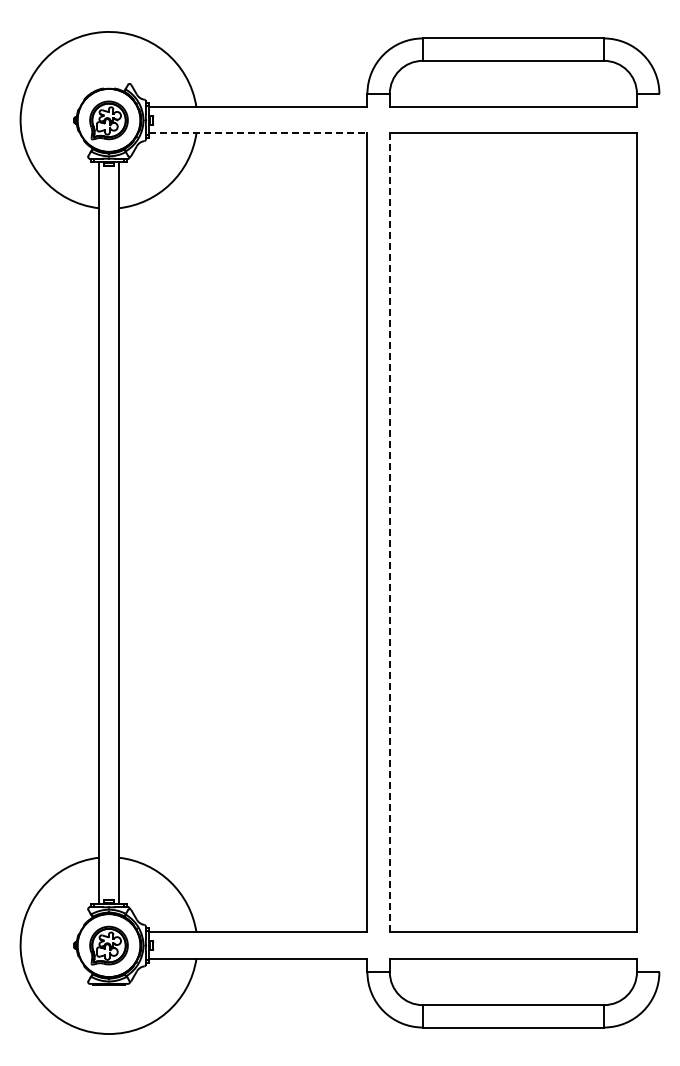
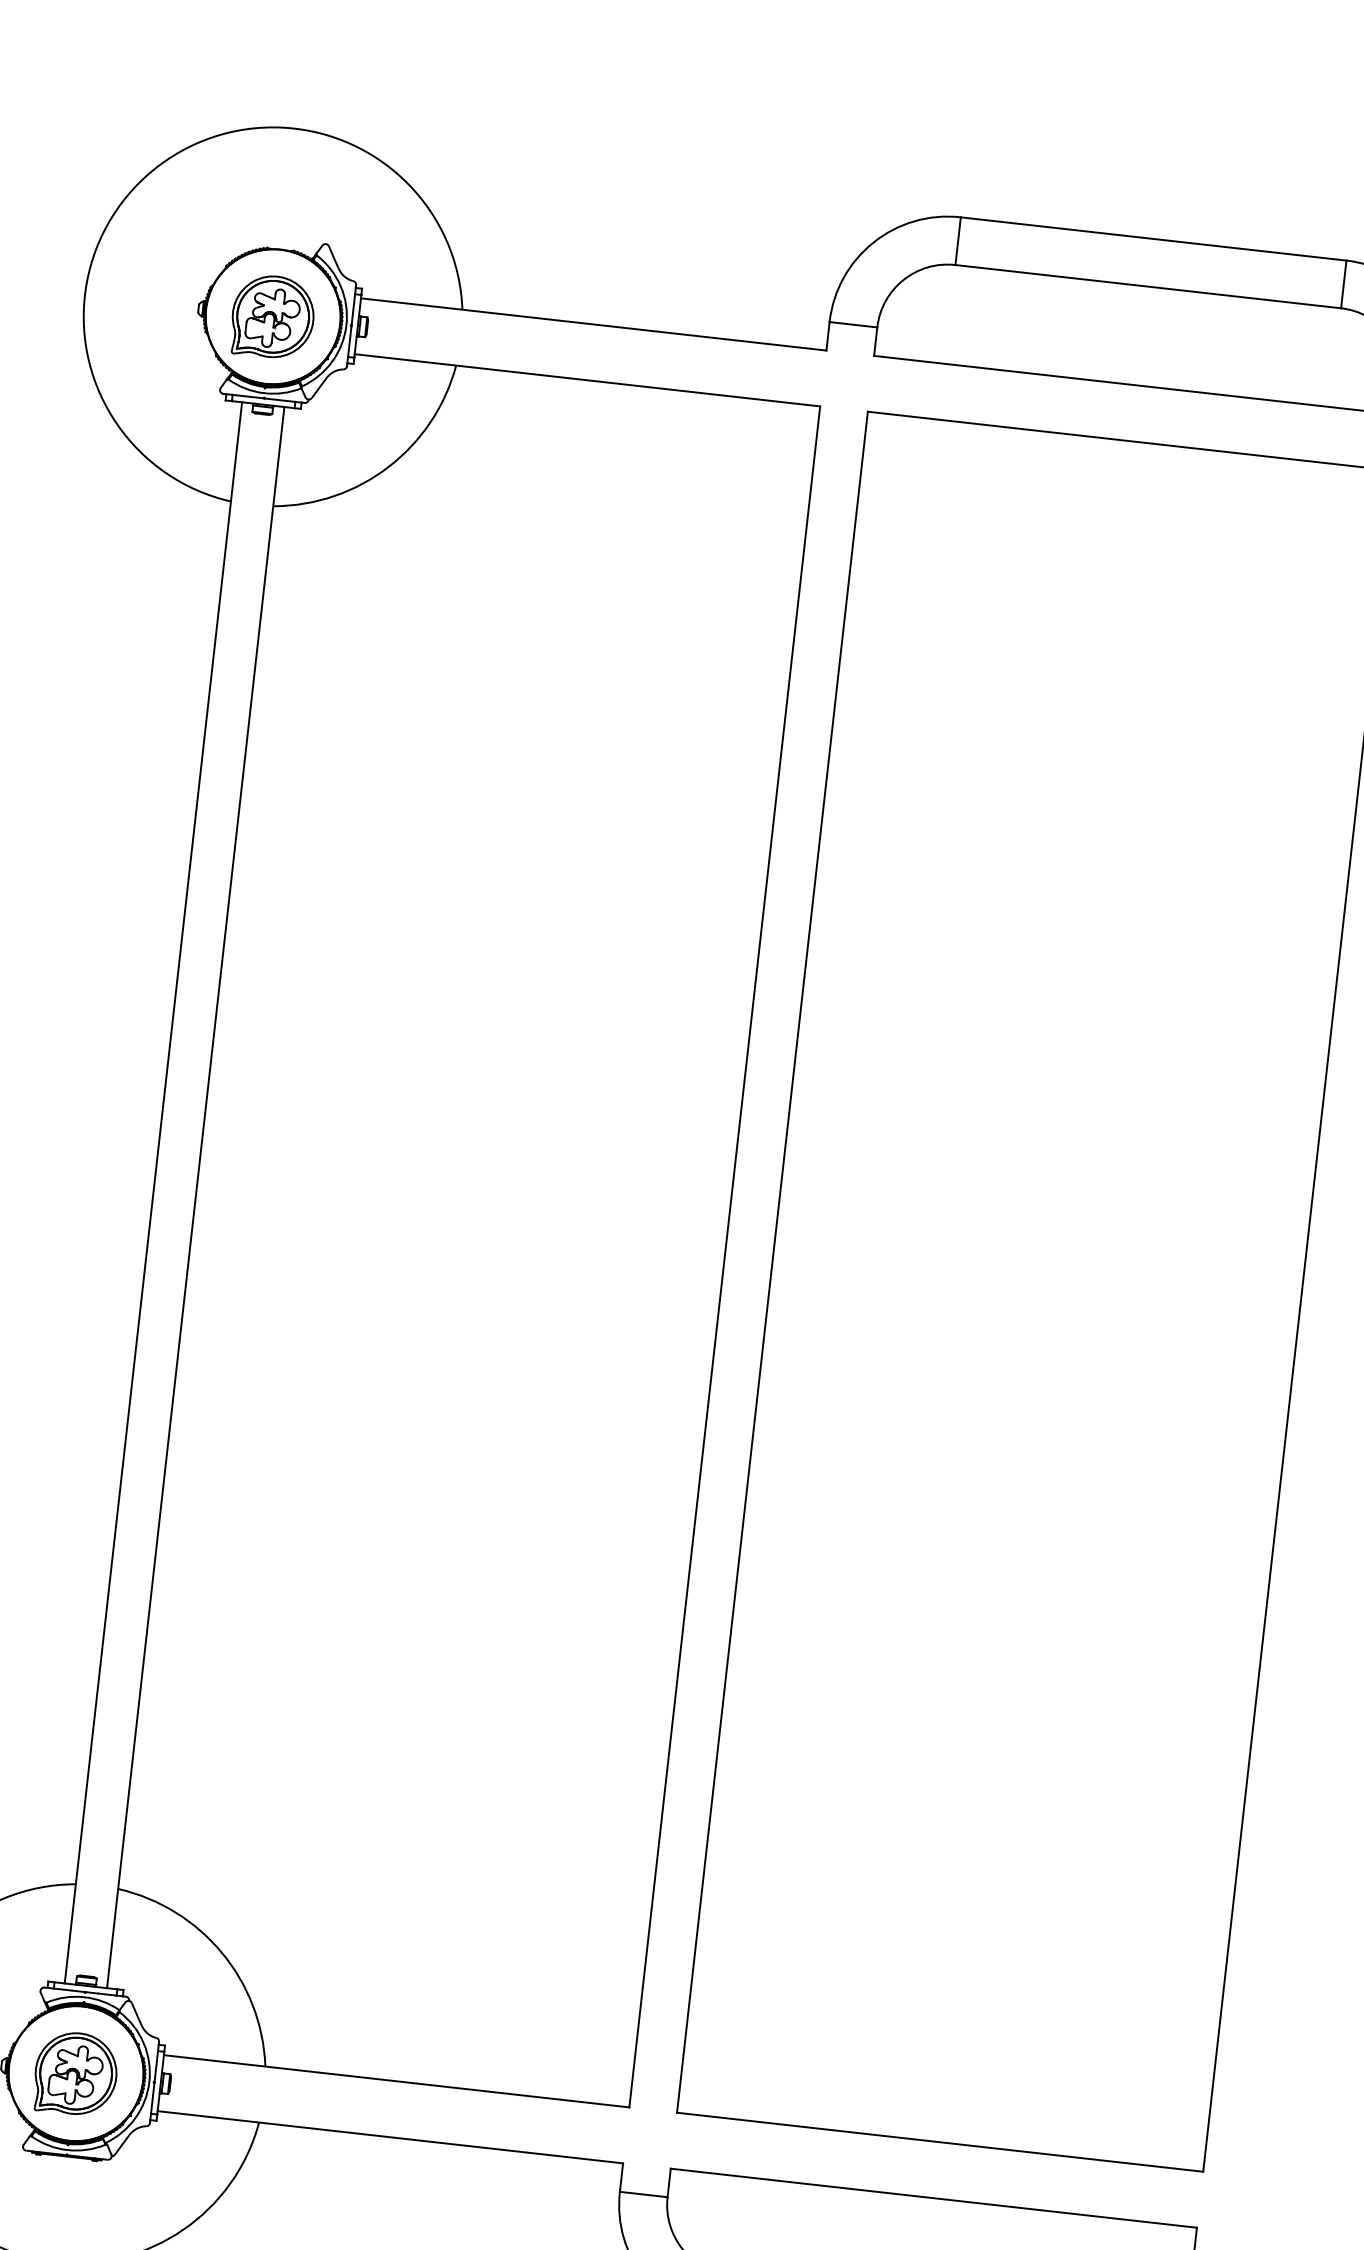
line: (258, 133) -> (588, 380), dashed -> solid
line: (389, 532) -> (771, 1261), dashed -> solid

